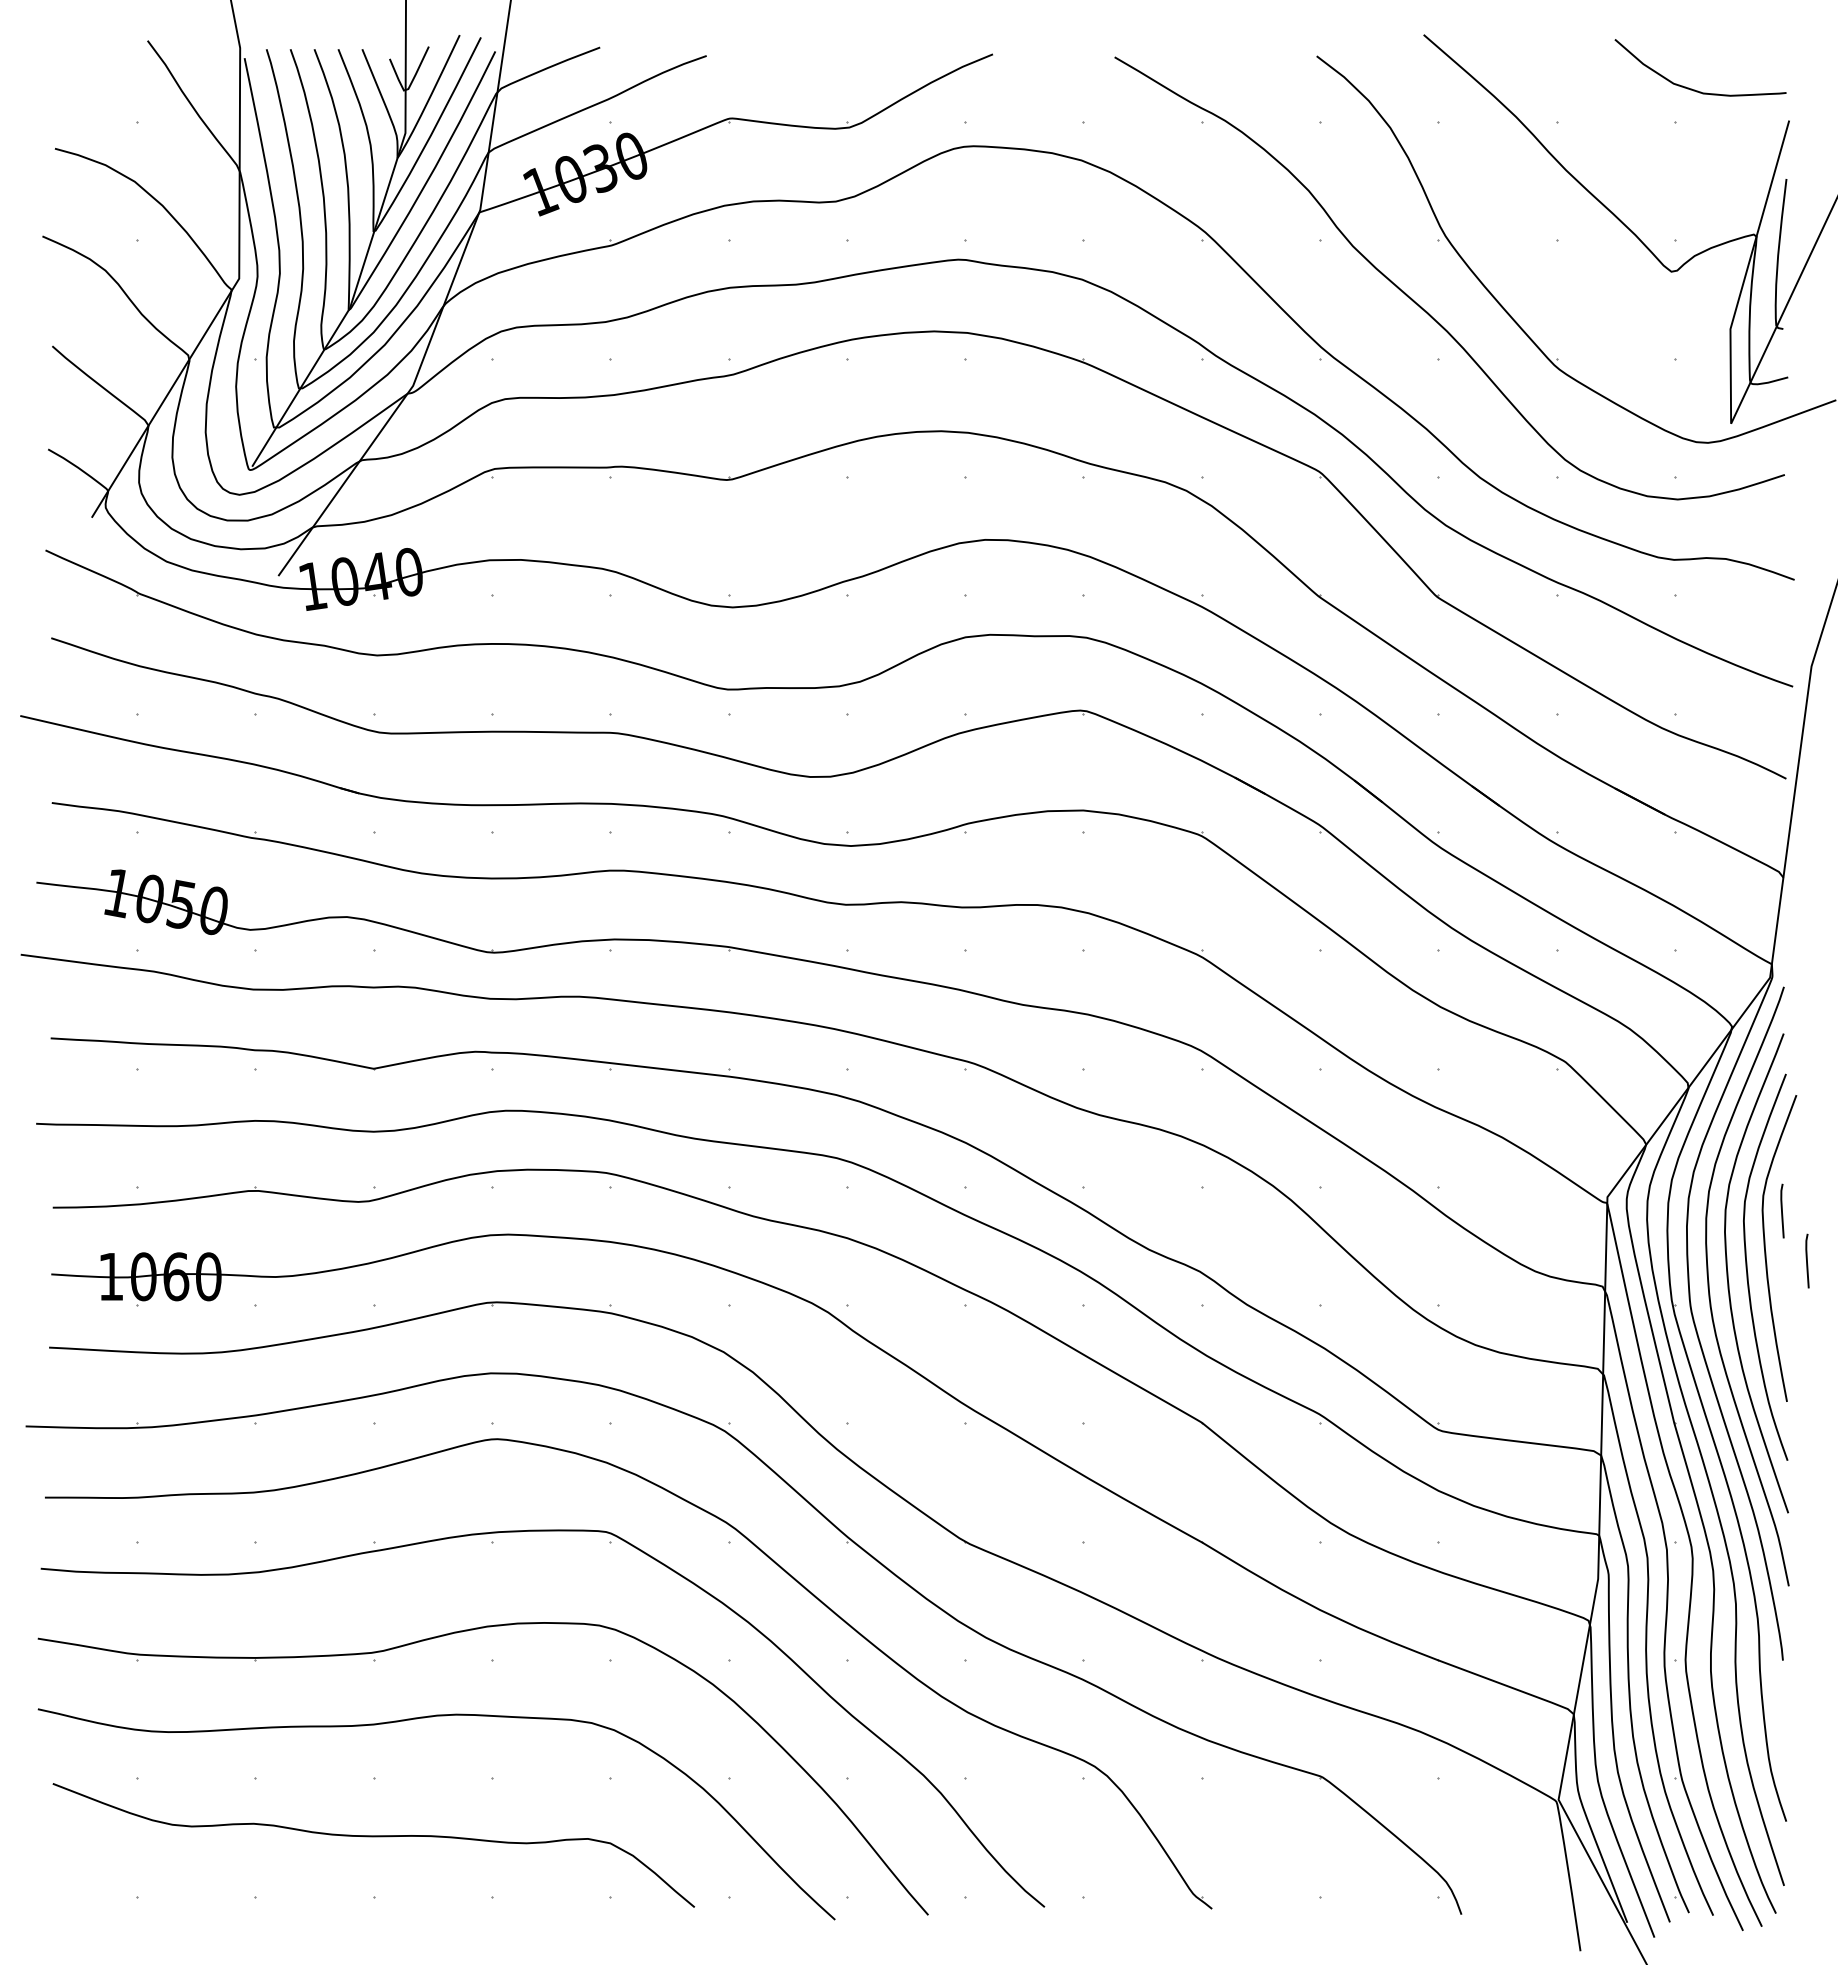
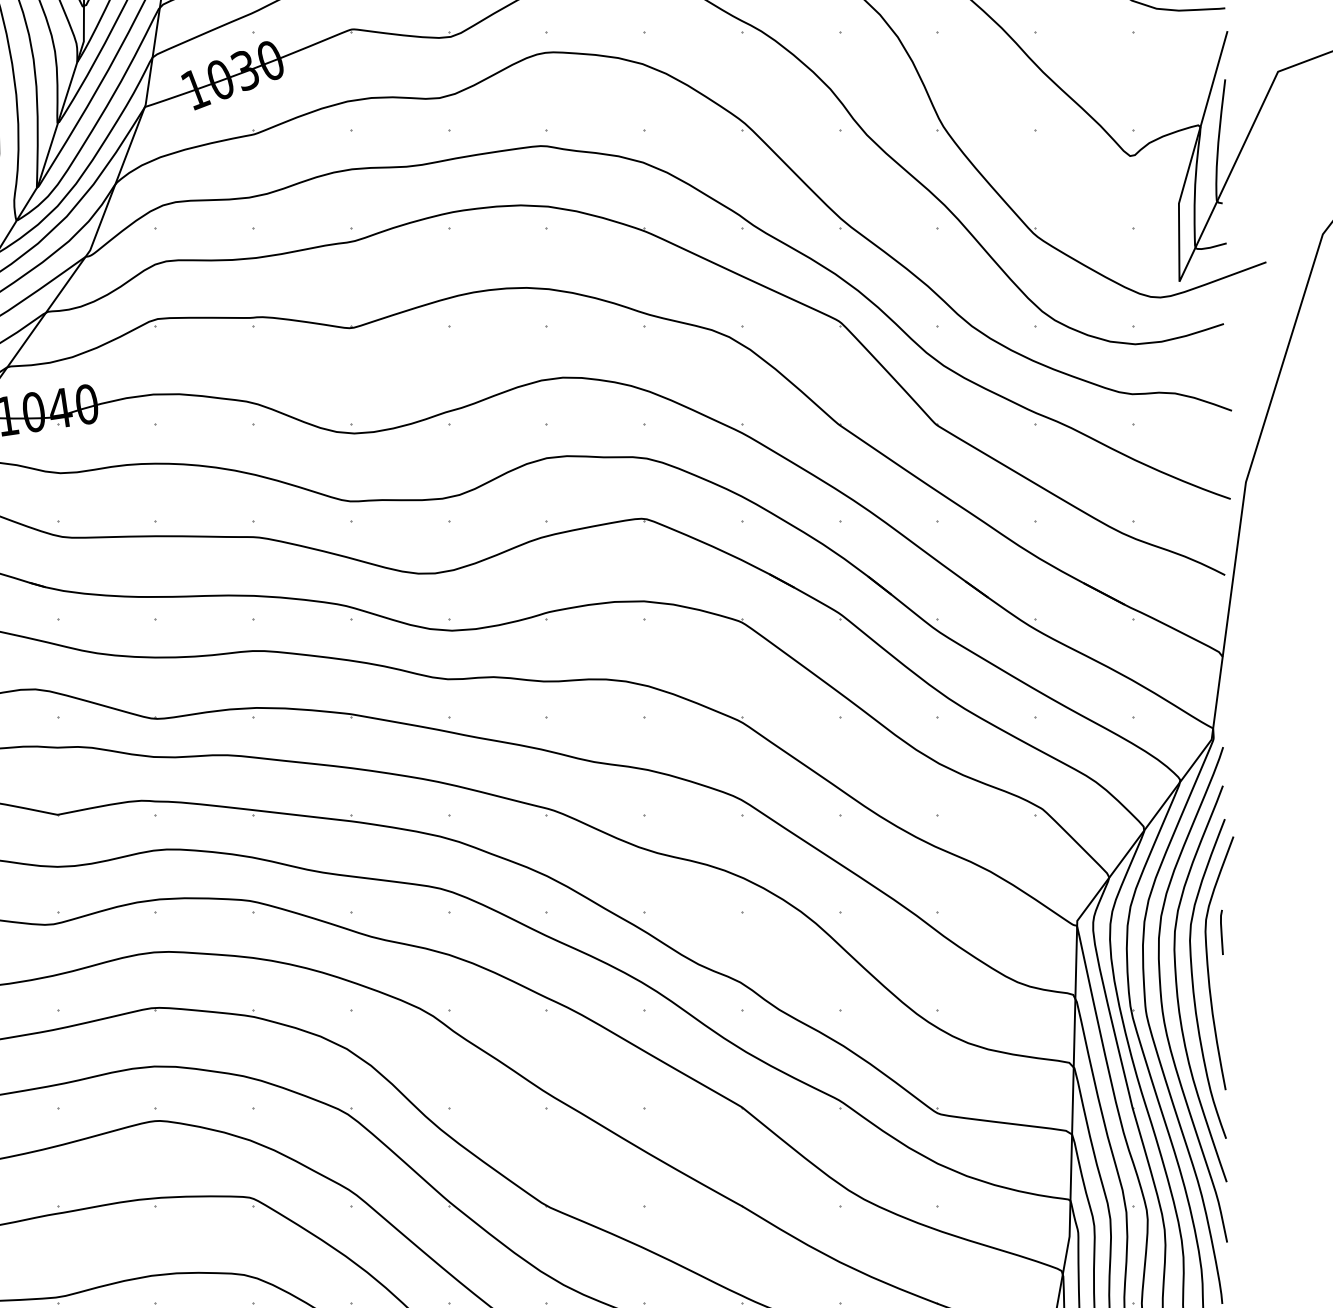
line: (1807, 1260) -> (1242, 973), removed

